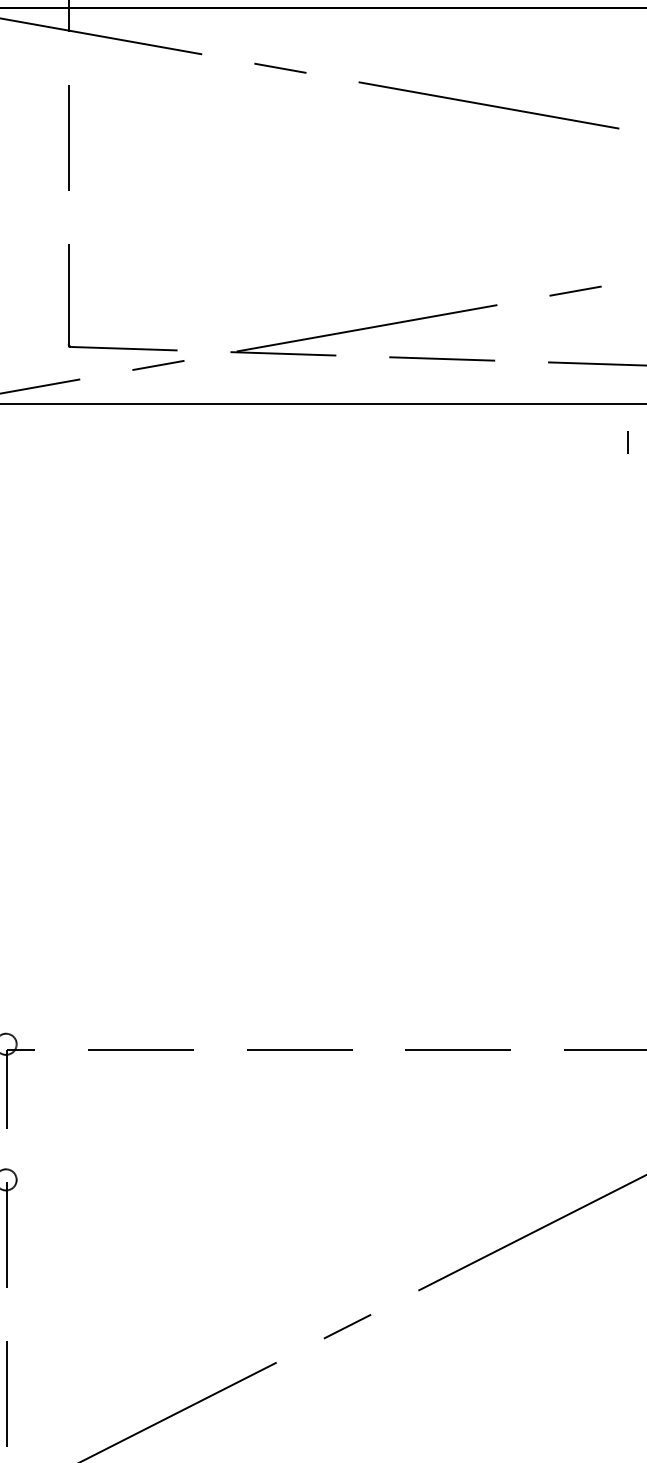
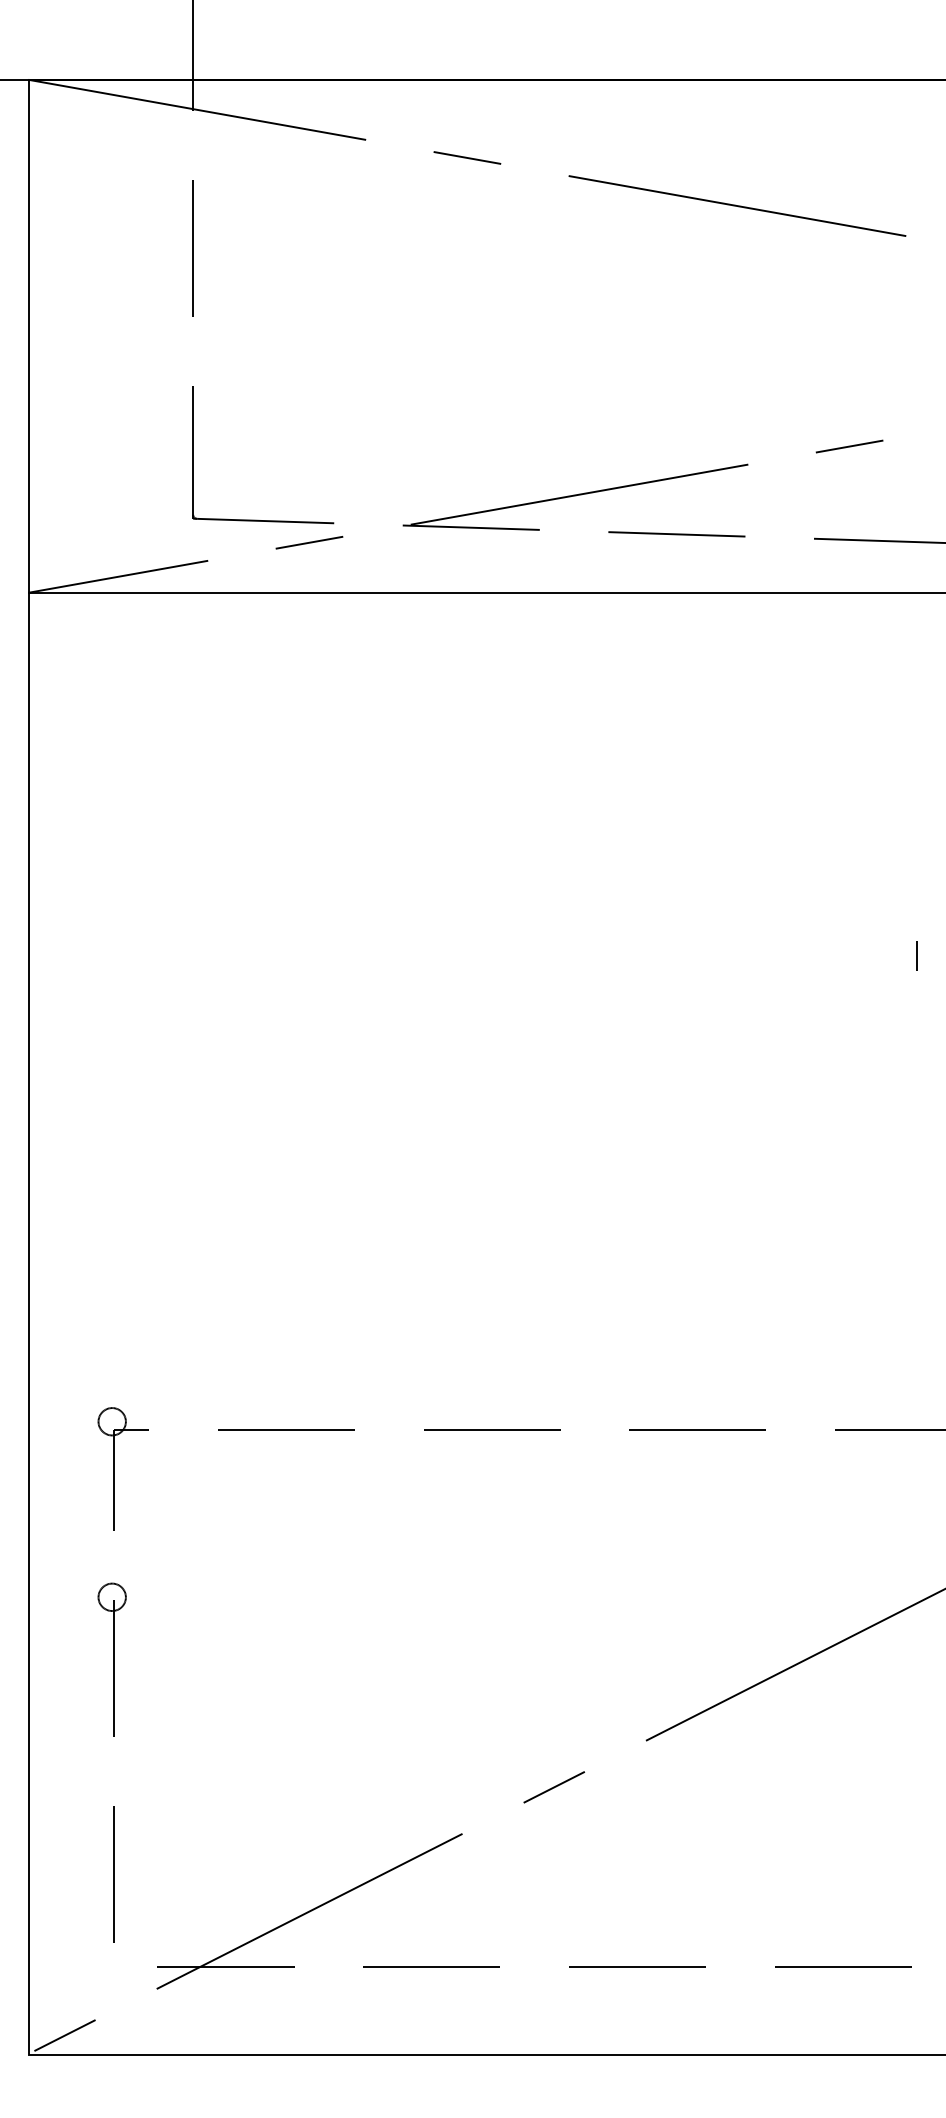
line: (627, 442) -> (916, 955), moved

